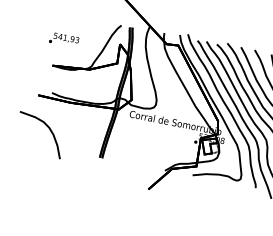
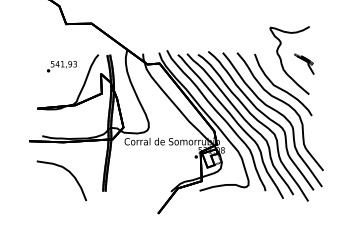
text: (63, 39) -> (61, 66), moved
curve: (48, 128) -> (68, 172), moved

